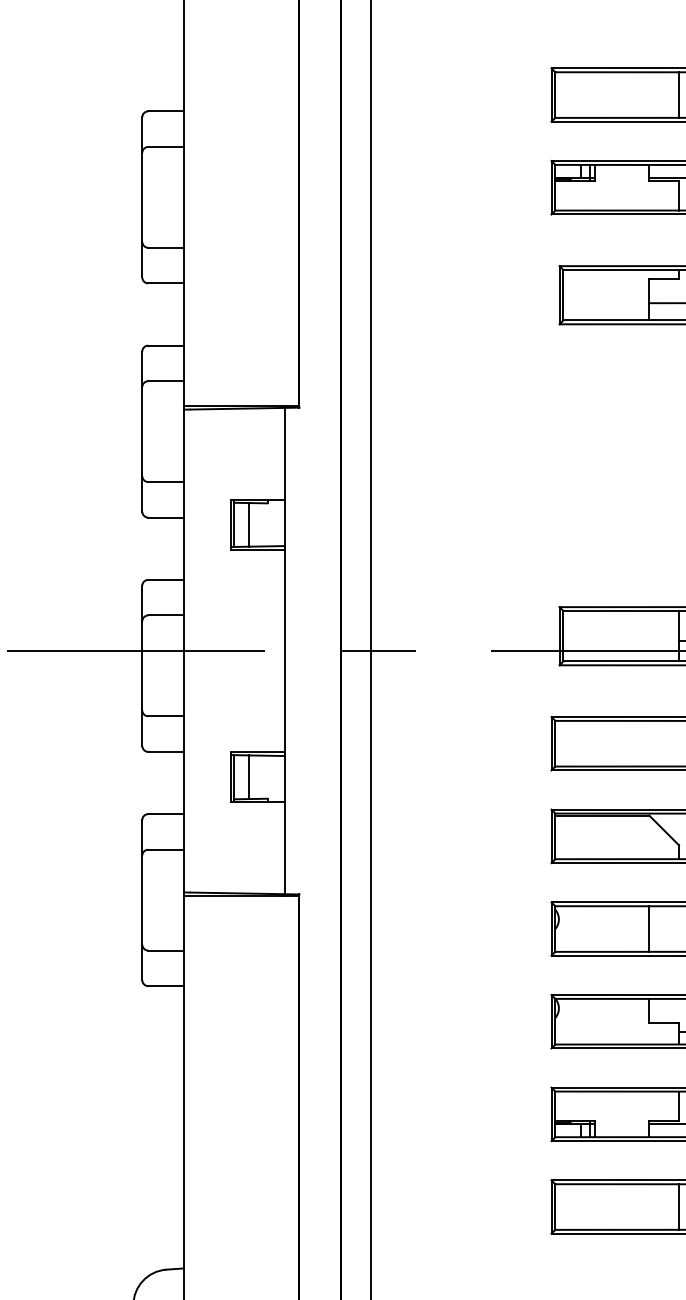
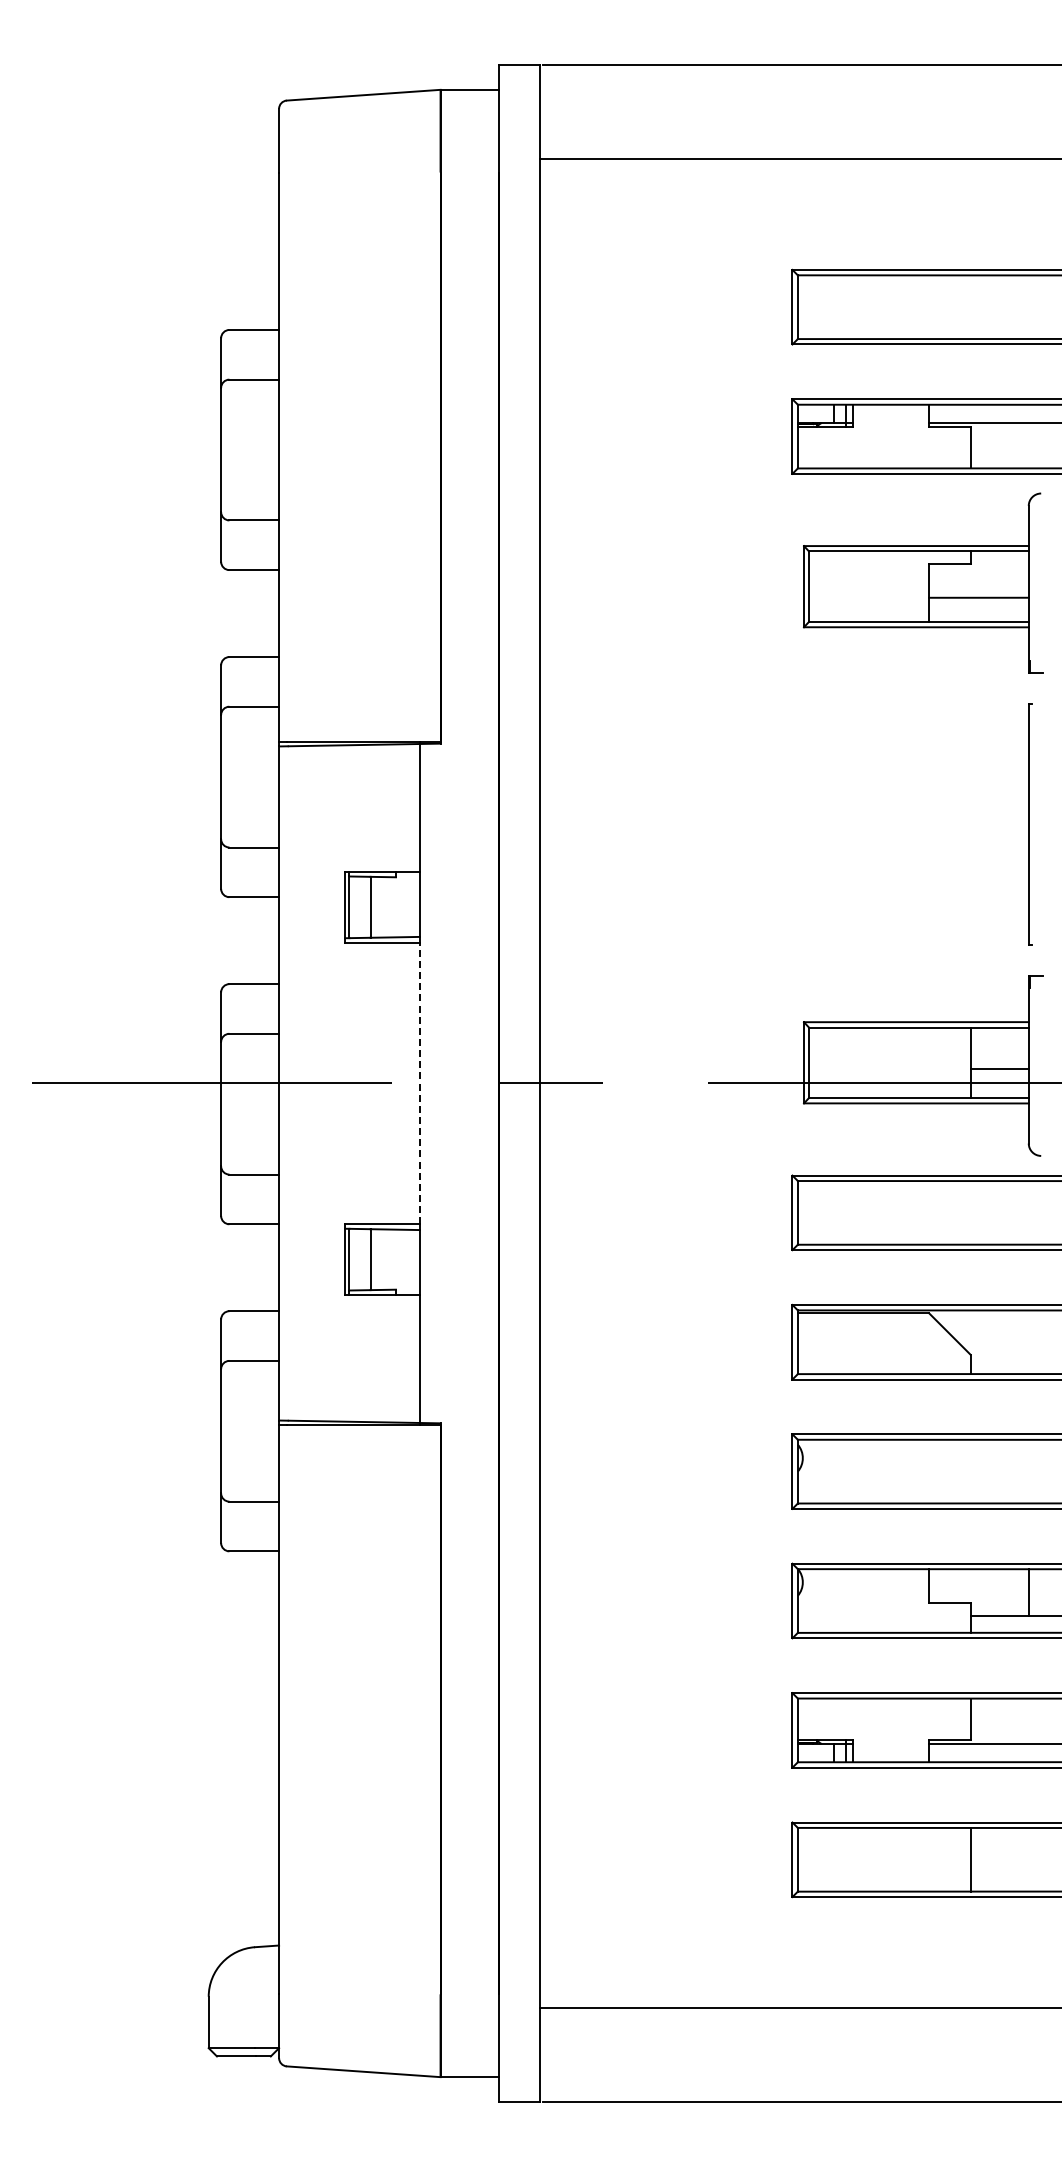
line: (678, 95) -> (970, 307), removed
line: (284, 651) -> (419, 1083), solid -> dashed
line: (649, 928) -> (929, 1471), removed

